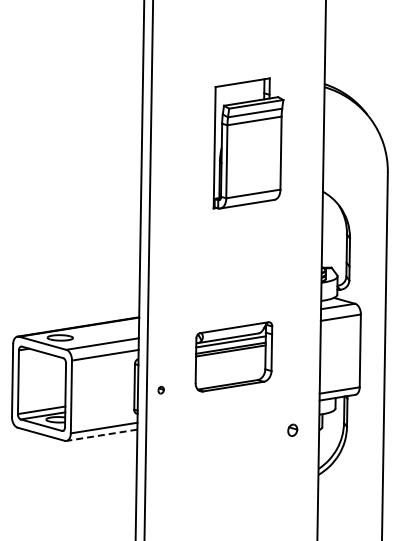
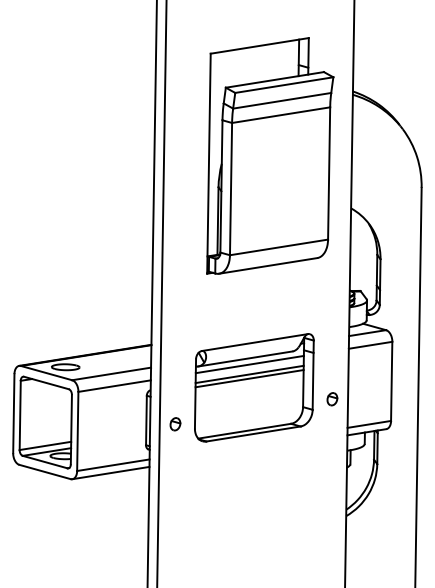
part: (248, 143) -> (270, 155), size x1.67
part: (233, 356) -> (253, 387), size x1.43
part: (160, 389) -> (174, 423), size x1.67
part: (292, 429) -> (332, 398), moved
line: (101, 435) -> (110, 473), dashed -> solid

